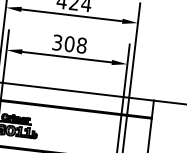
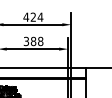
text: (69, 44) -> (33, 41), 308 -> 388

